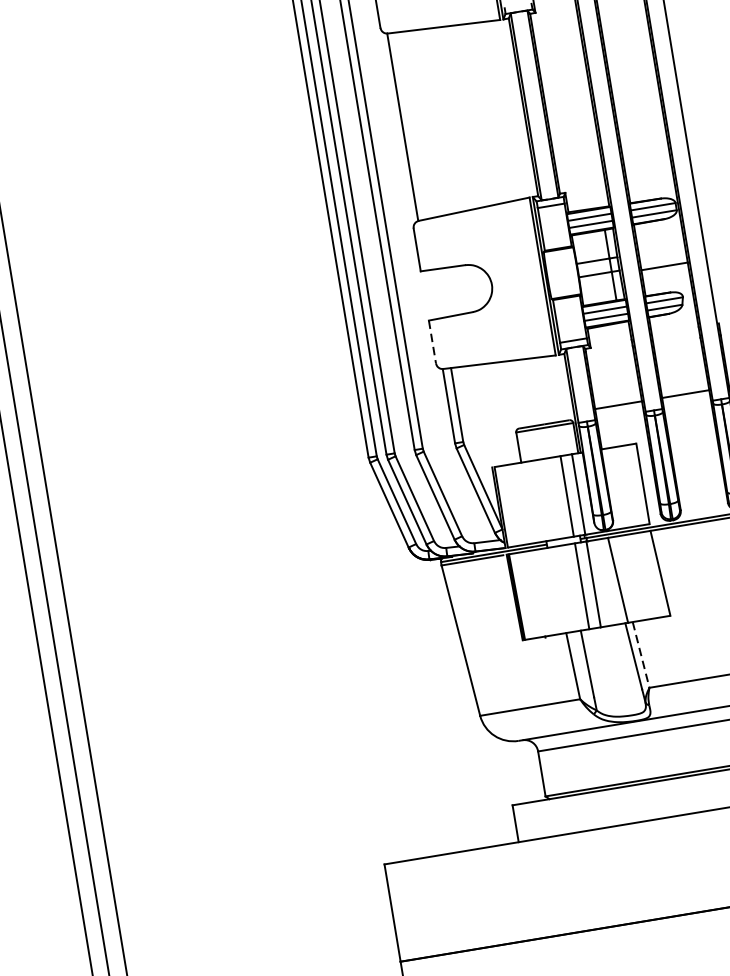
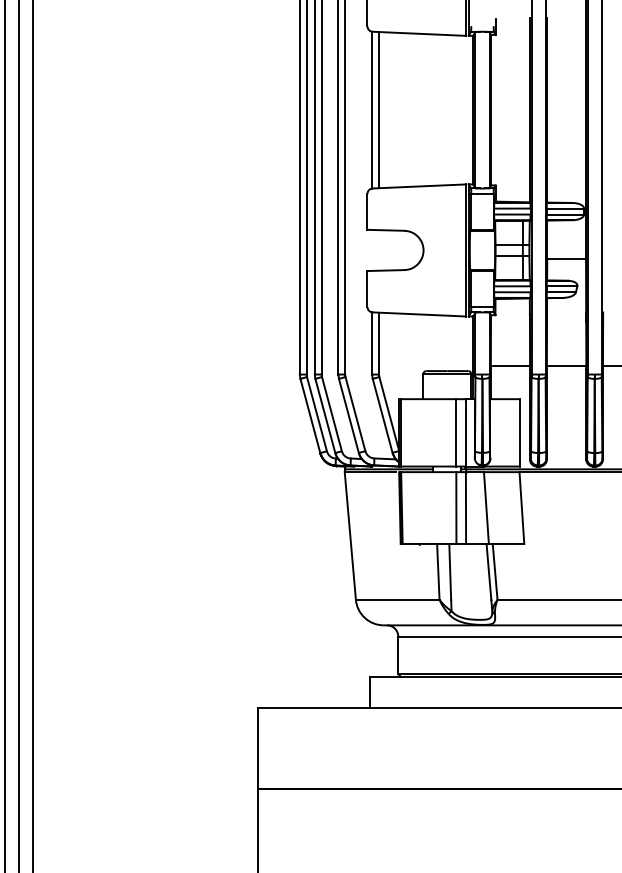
line: (411, 126) -> (379, 110), added
line: (432, 341) -> (367, 288), dashed -> solid
line: (641, 654) -> (495, 571), dashed -> solid

